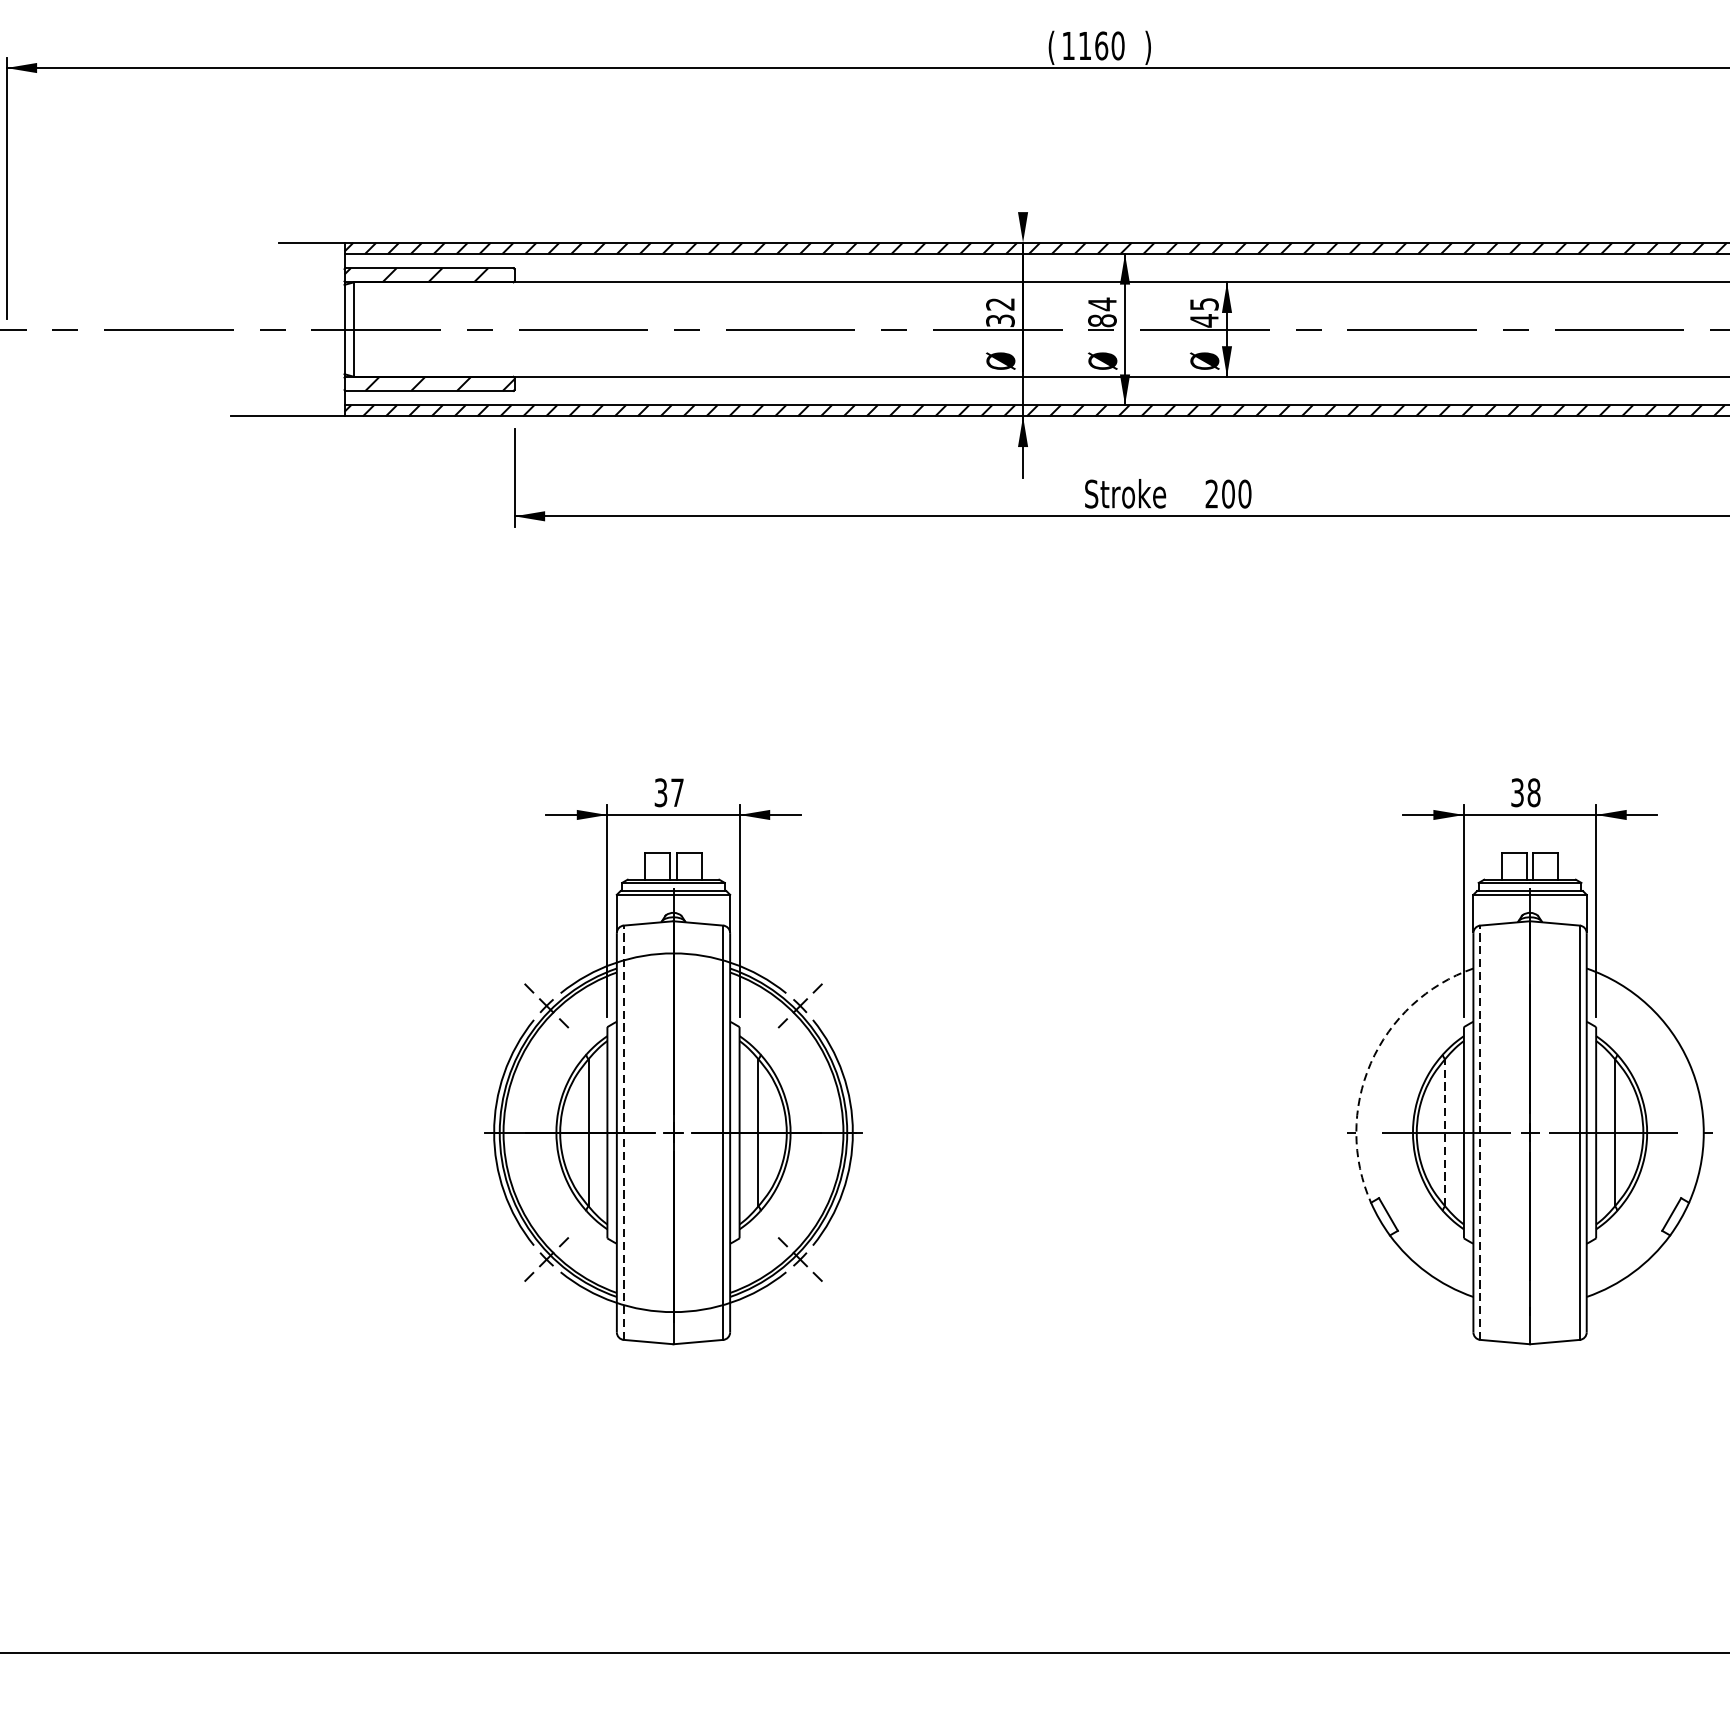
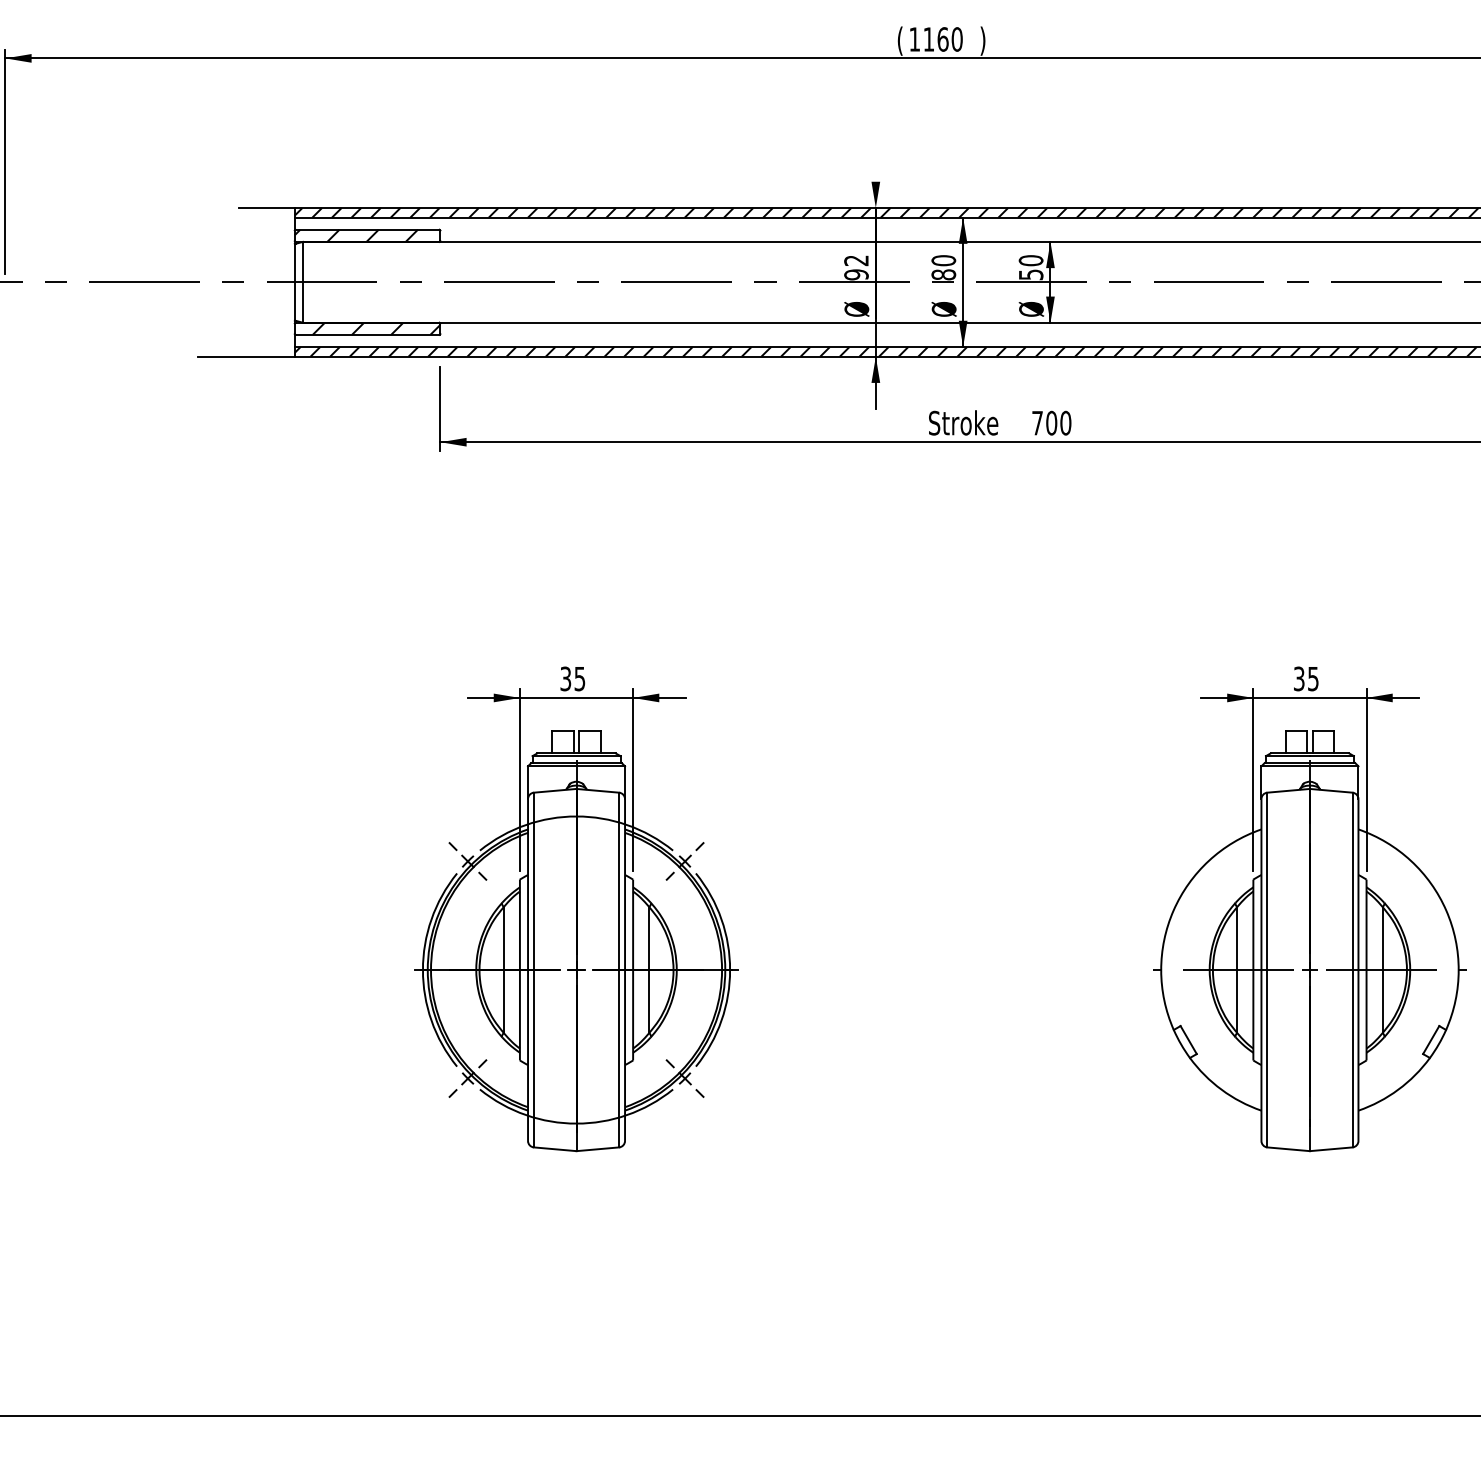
text: (1102, 304) -> (943, 260), 84 -> 80
text: (1203, 312) -> (1030, 267), 45 -> 50
text: (1000, 320) -> (856, 274), 32 -> 92
text: (1211, 493) -> (1037, 422), 200 -> 700
text: (1533, 792) -> (1312, 678), 38 -> 35
text: (676, 793) -> (579, 679), 37 -> 35
arc: (1370, 1063) -> (1173, 910), dashed -> solid
line: (623, 1132) -> (533, 969), dashed -> solid
line: (1480, 1132) -> (1267, 969), dashed -> solid
line: (1445, 1133) -> (1237, 970), dashed -> solid

